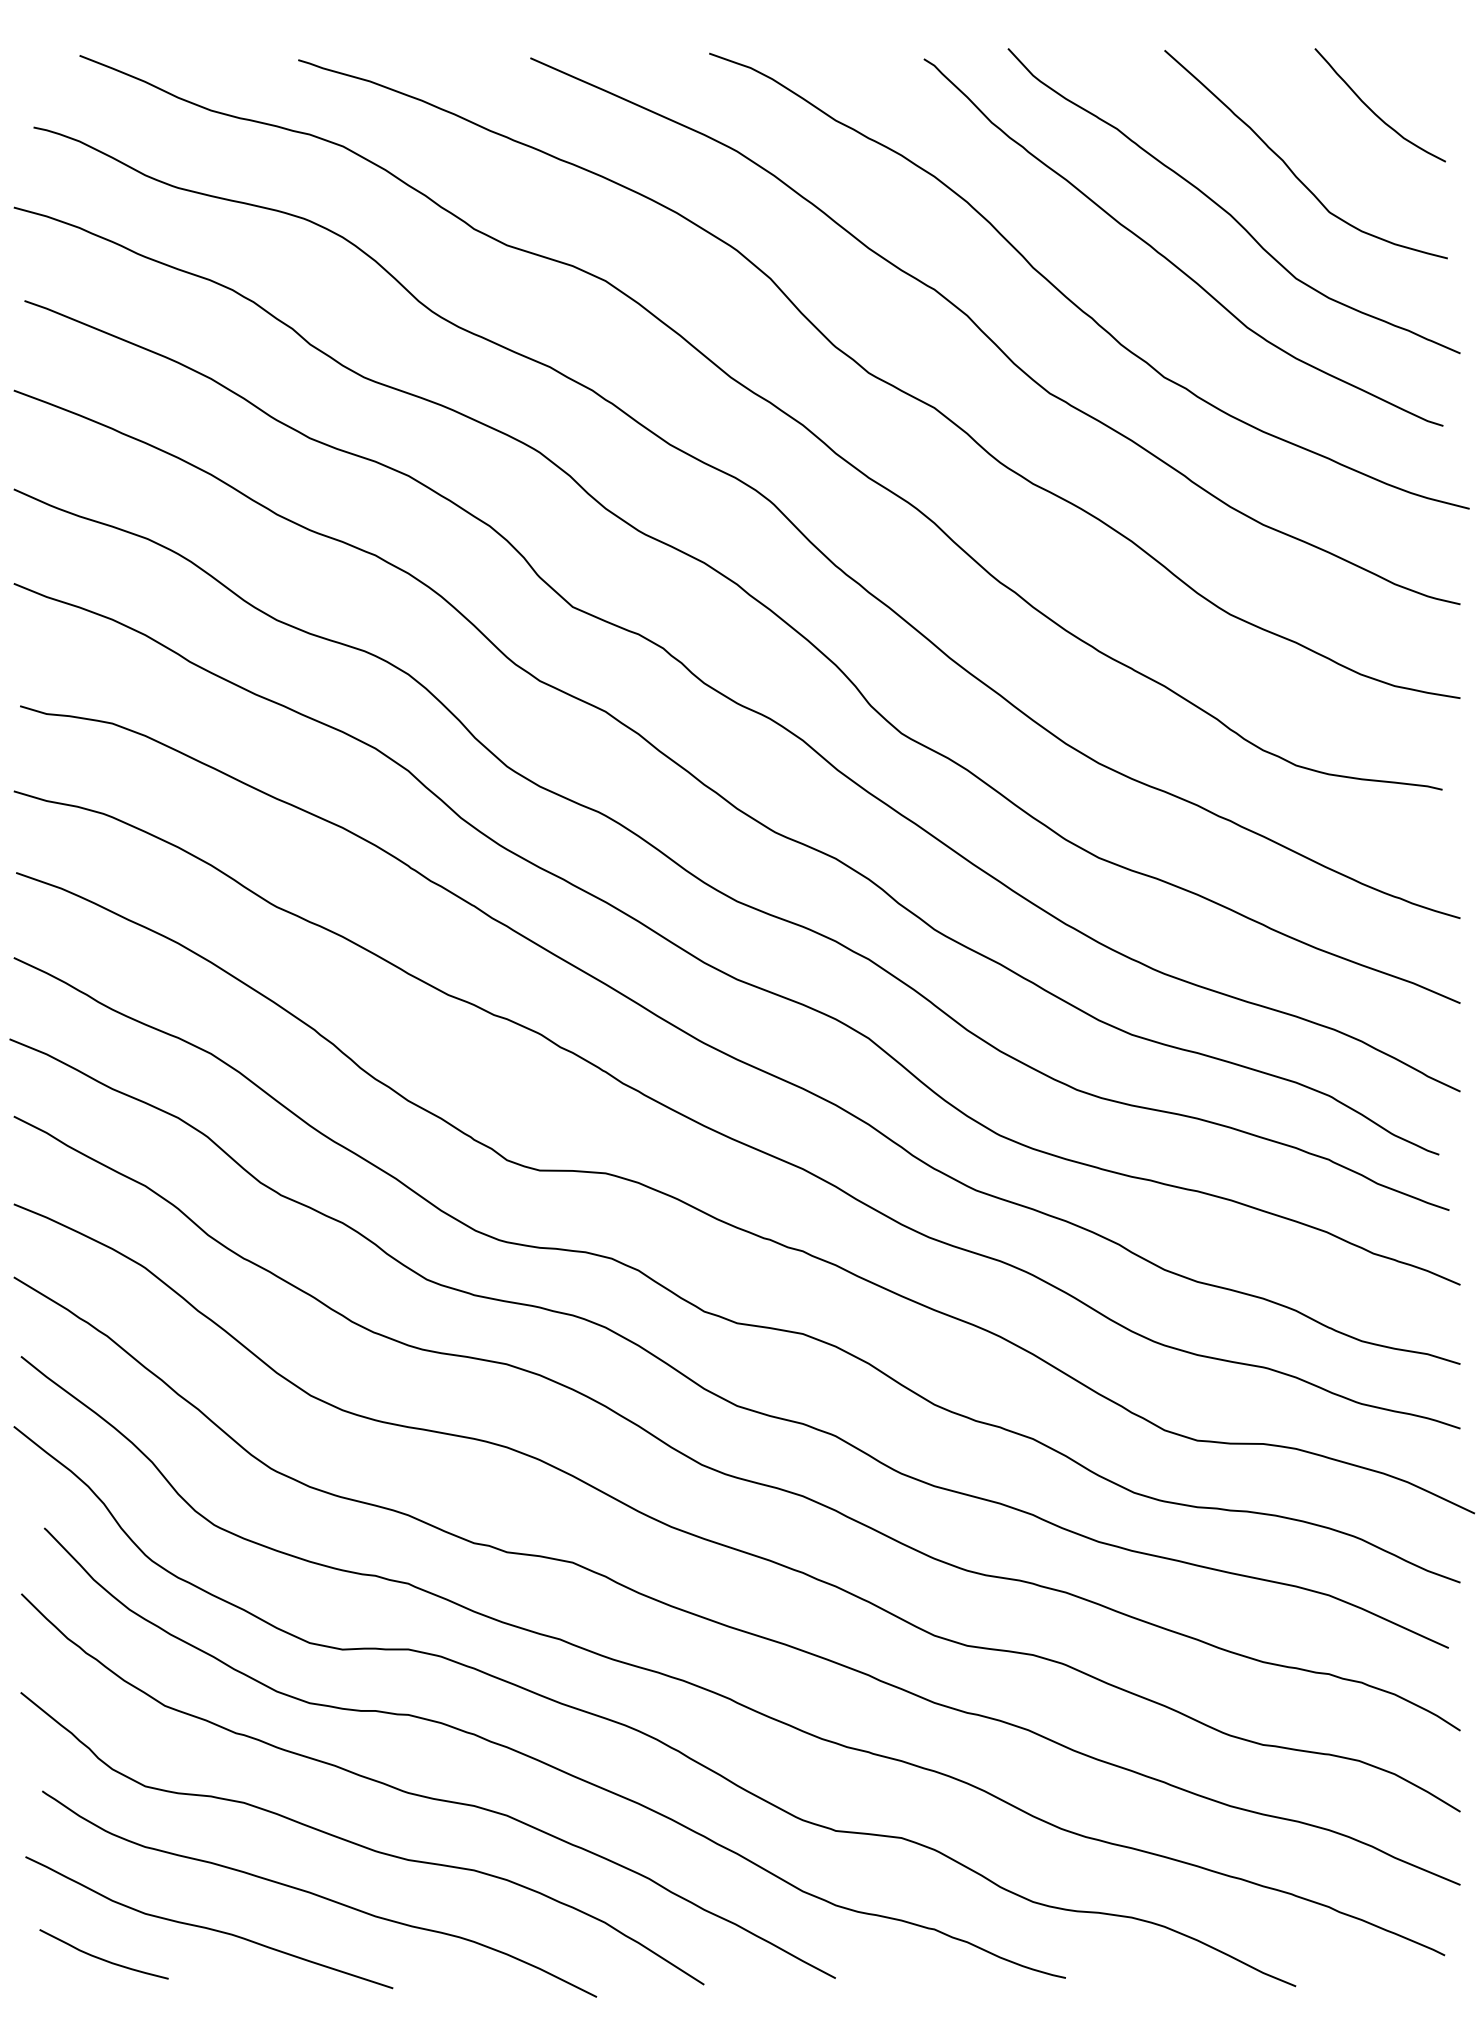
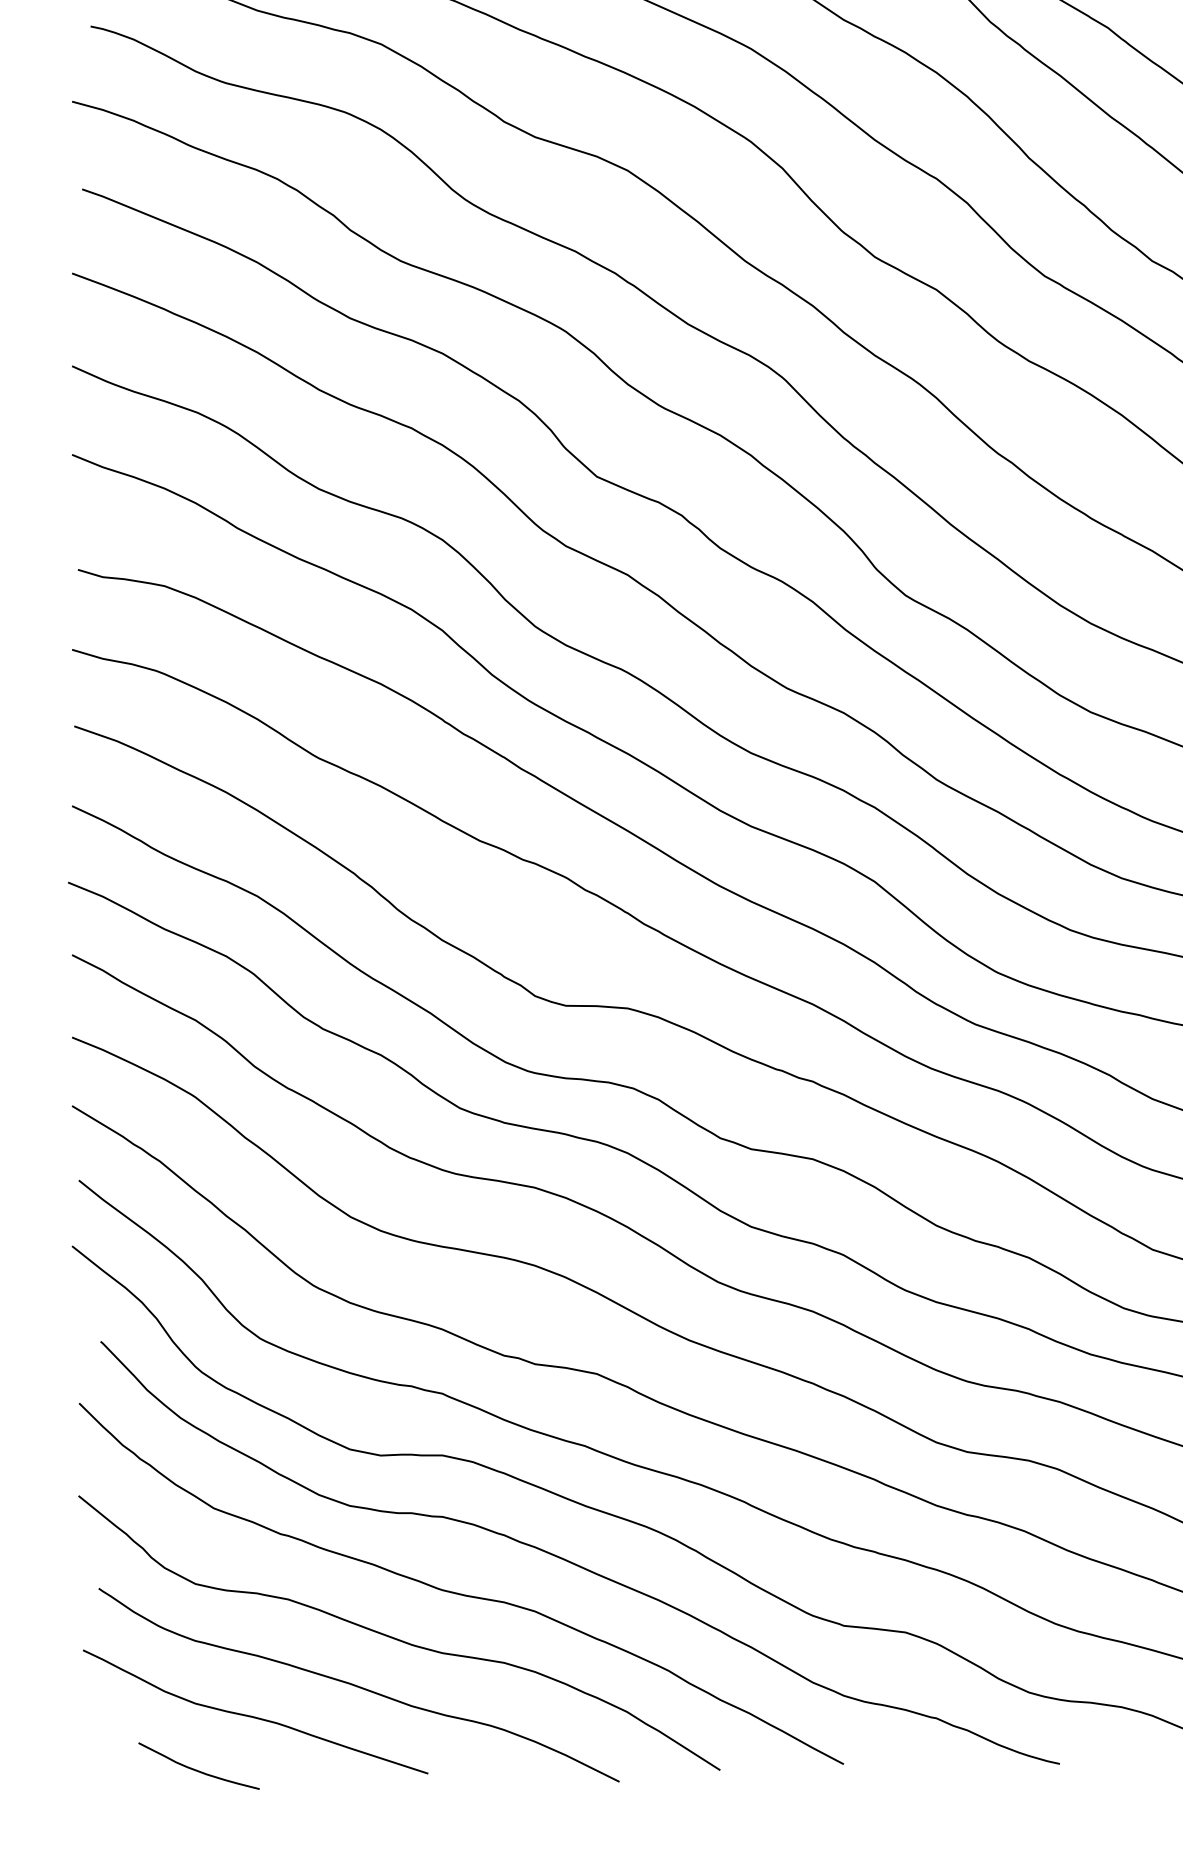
curve: (102, 1958) -> (197, 1770), moved

